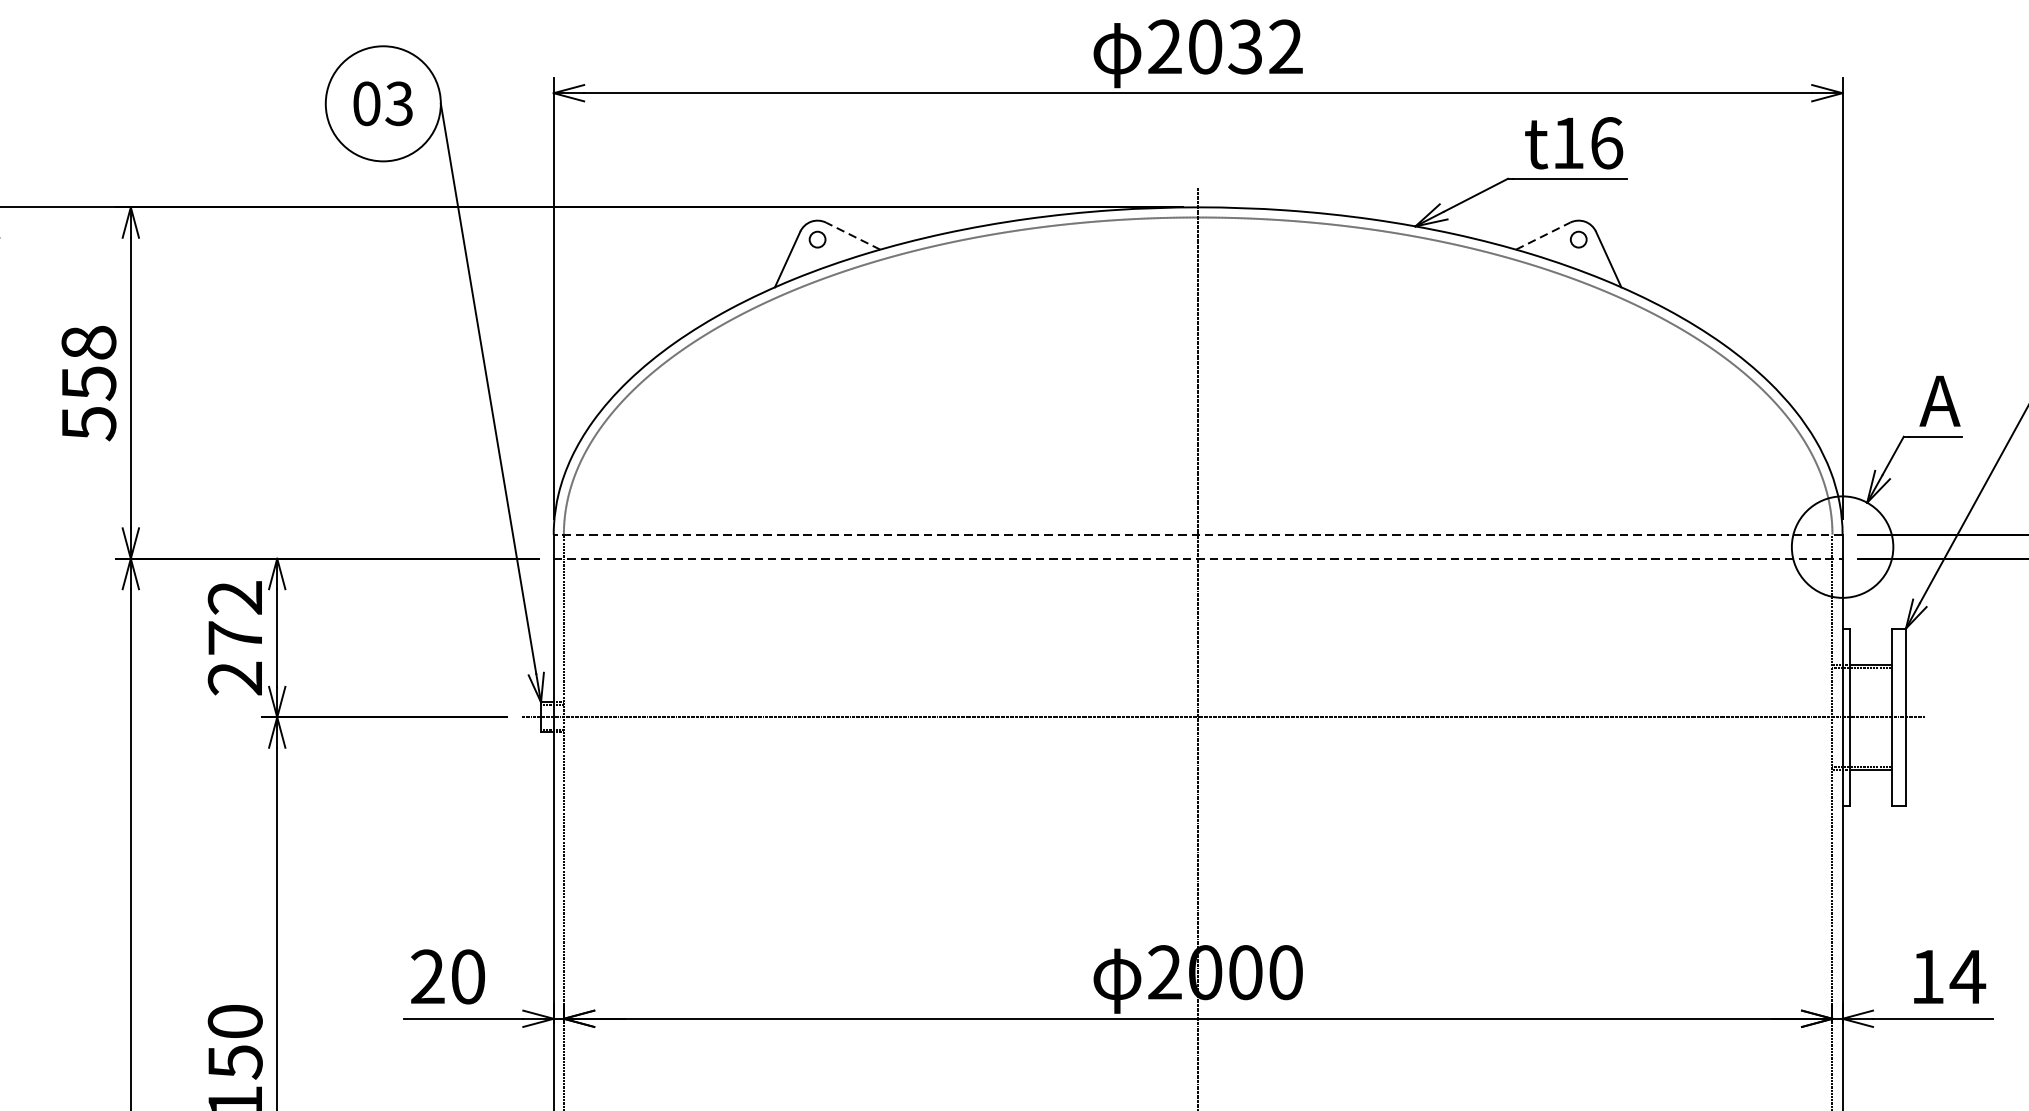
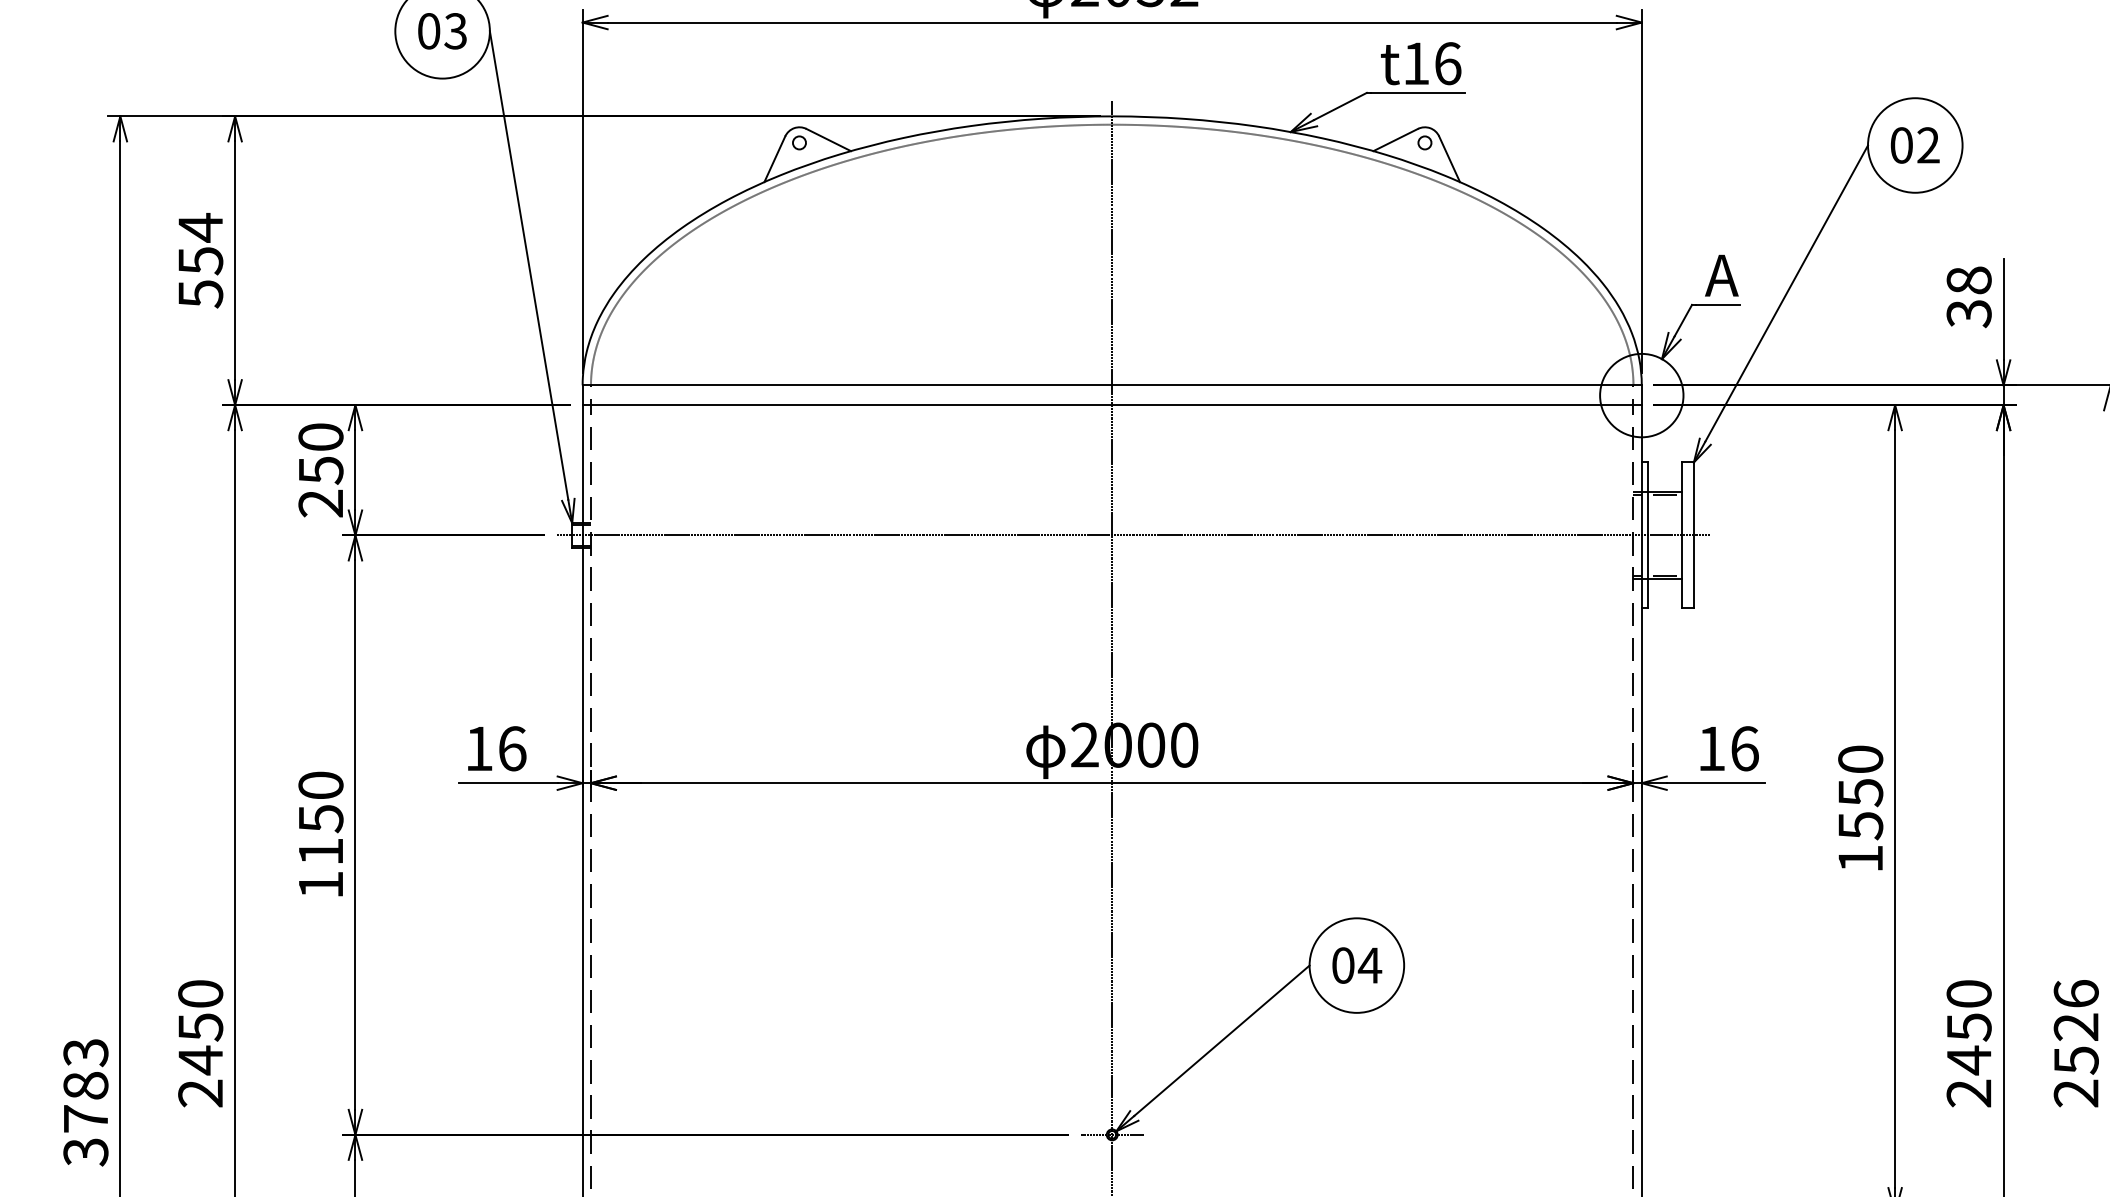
line: (852, 236) -> (828, 140), dashed -> solid
line: (1542, 236) -> (1395, 140), dashed -> solid
text: (88, 342) -> (200, 227), 558 -> 554
line: (1198, 534) -> (1112, 385), dashed -> solid
line: (1198, 559) -> (1112, 405), dashed -> solid
text: (234, 617) -> (320, 453), 272 -> 250
text: (447, 976) -> (495, 748), 20 -> 16
text: (1967, 976) -> (1744, 748), 14 -> 16

